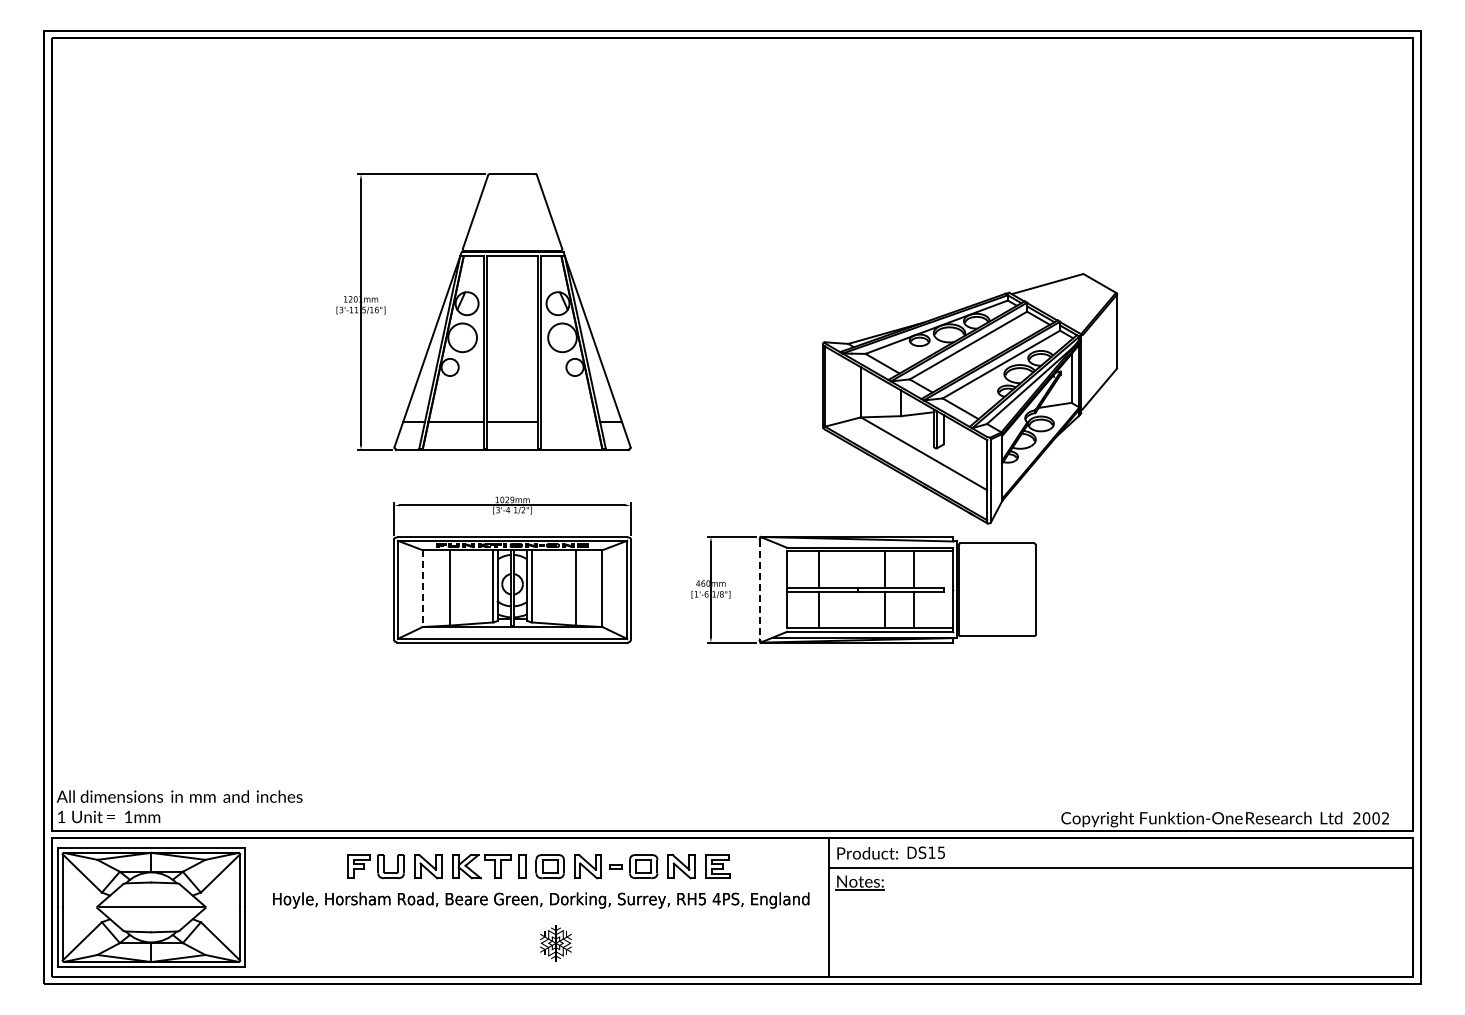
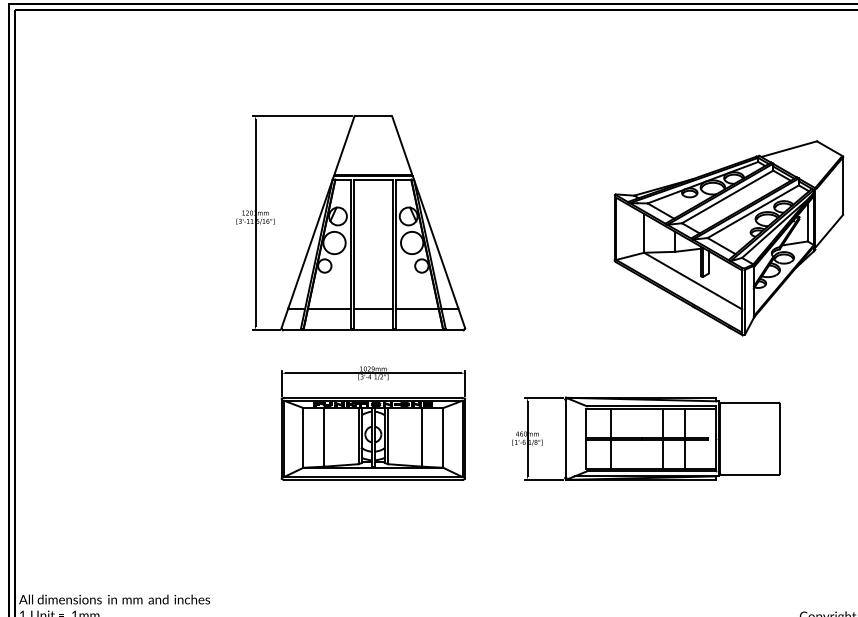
part: (970, 398) -> (729, 238), moved
line: (568, 422) -> (416, 308), added
line: (422, 589) -> (303, 438), dashed -> solid
line: (759, 589) -> (565, 438), dashed -> solid

